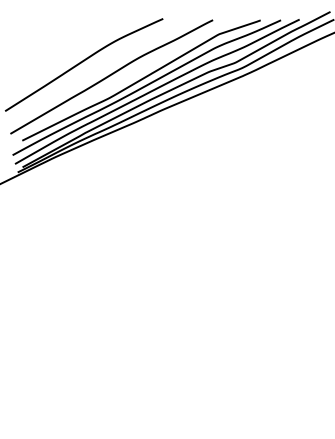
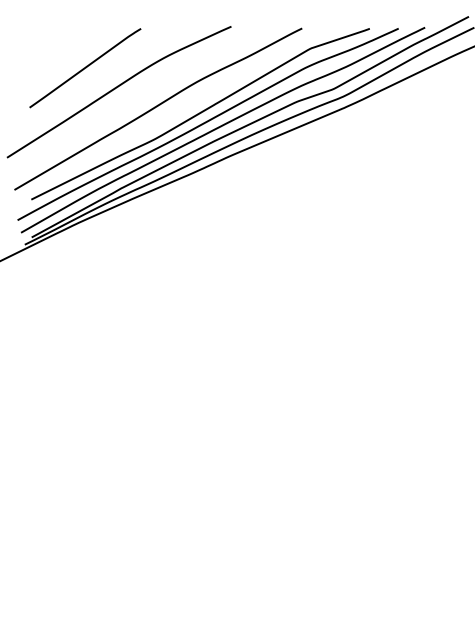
line: (60, 48) -> (85, 68), added

